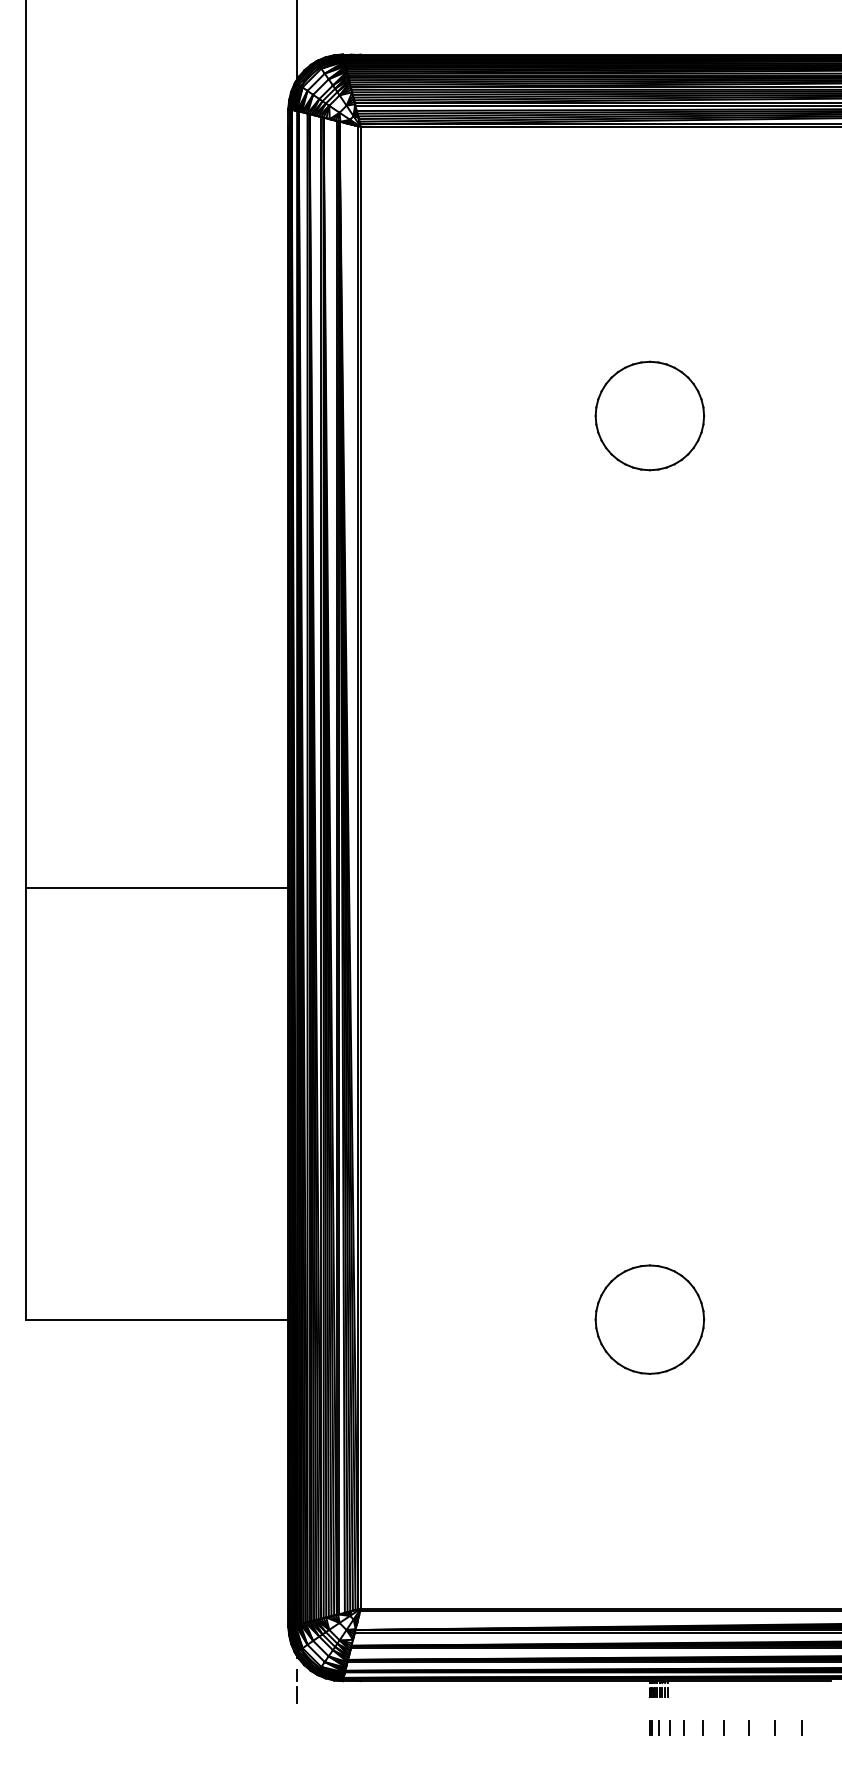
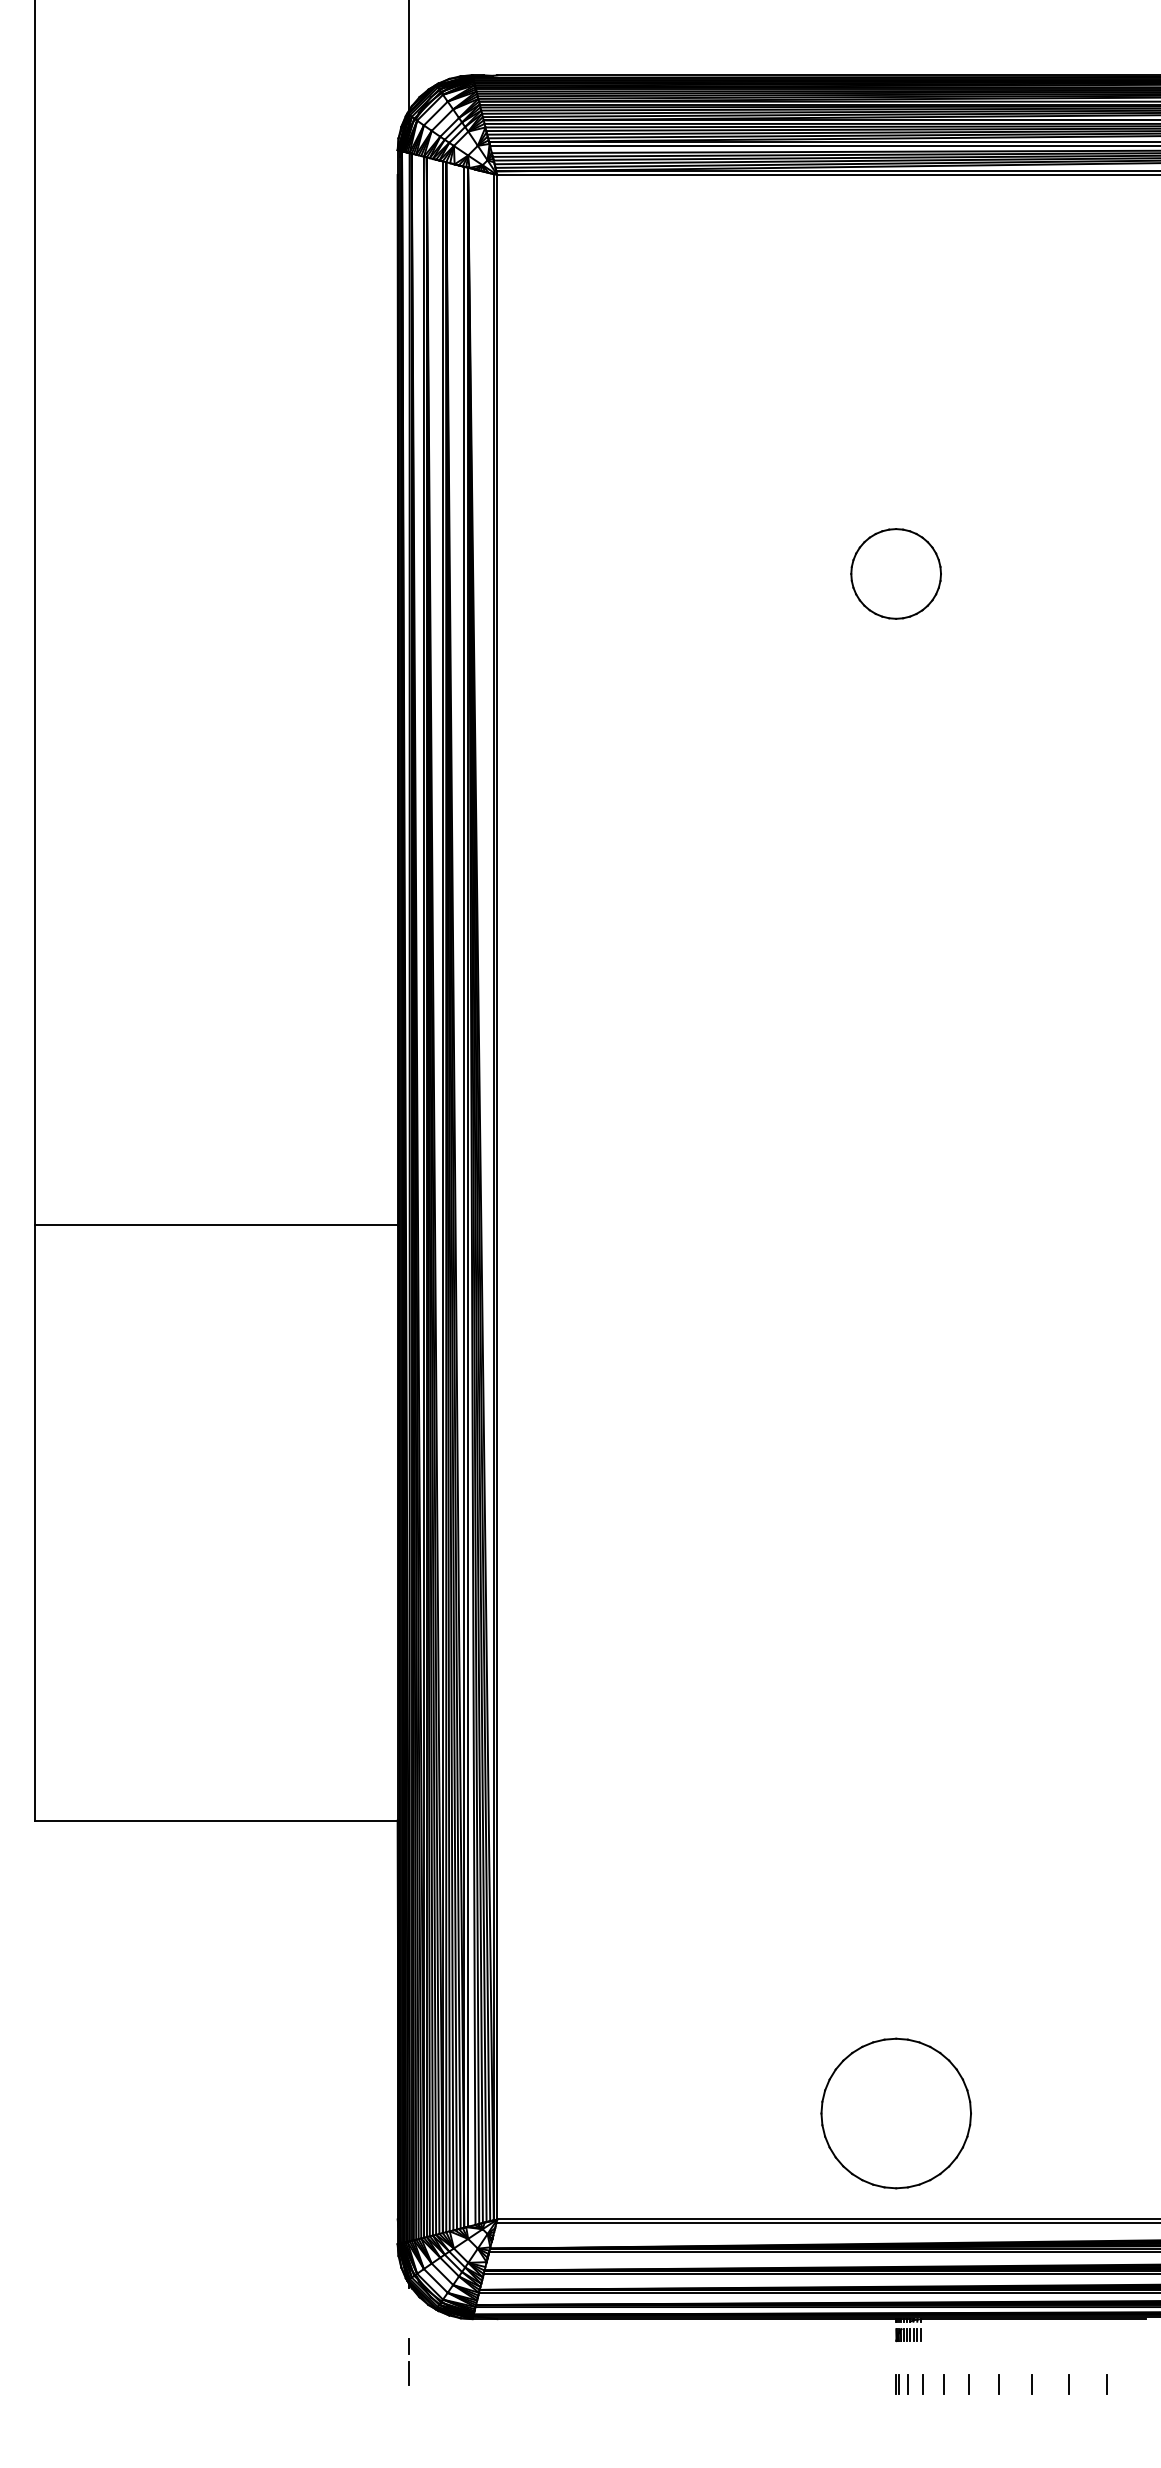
part: (649, 415) -> (895, 573), size x0.6
part: (649, 1319) -> (895, 2113), moved
line: (296, 1686) -> (408, 2361), moved

